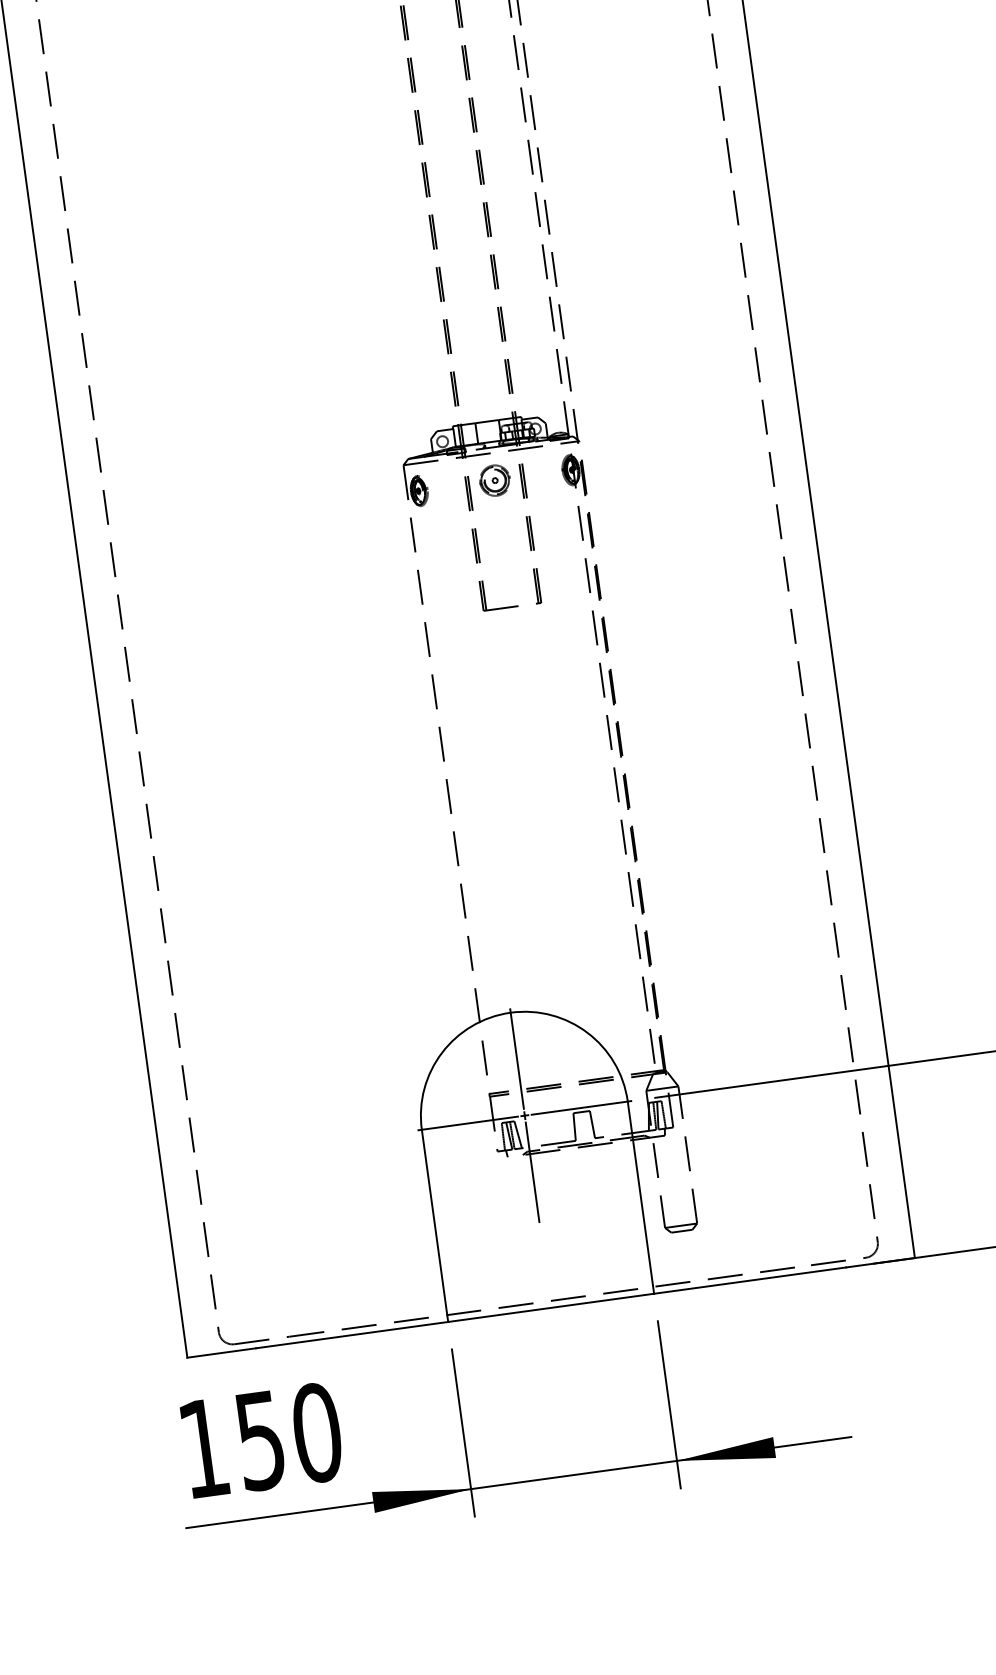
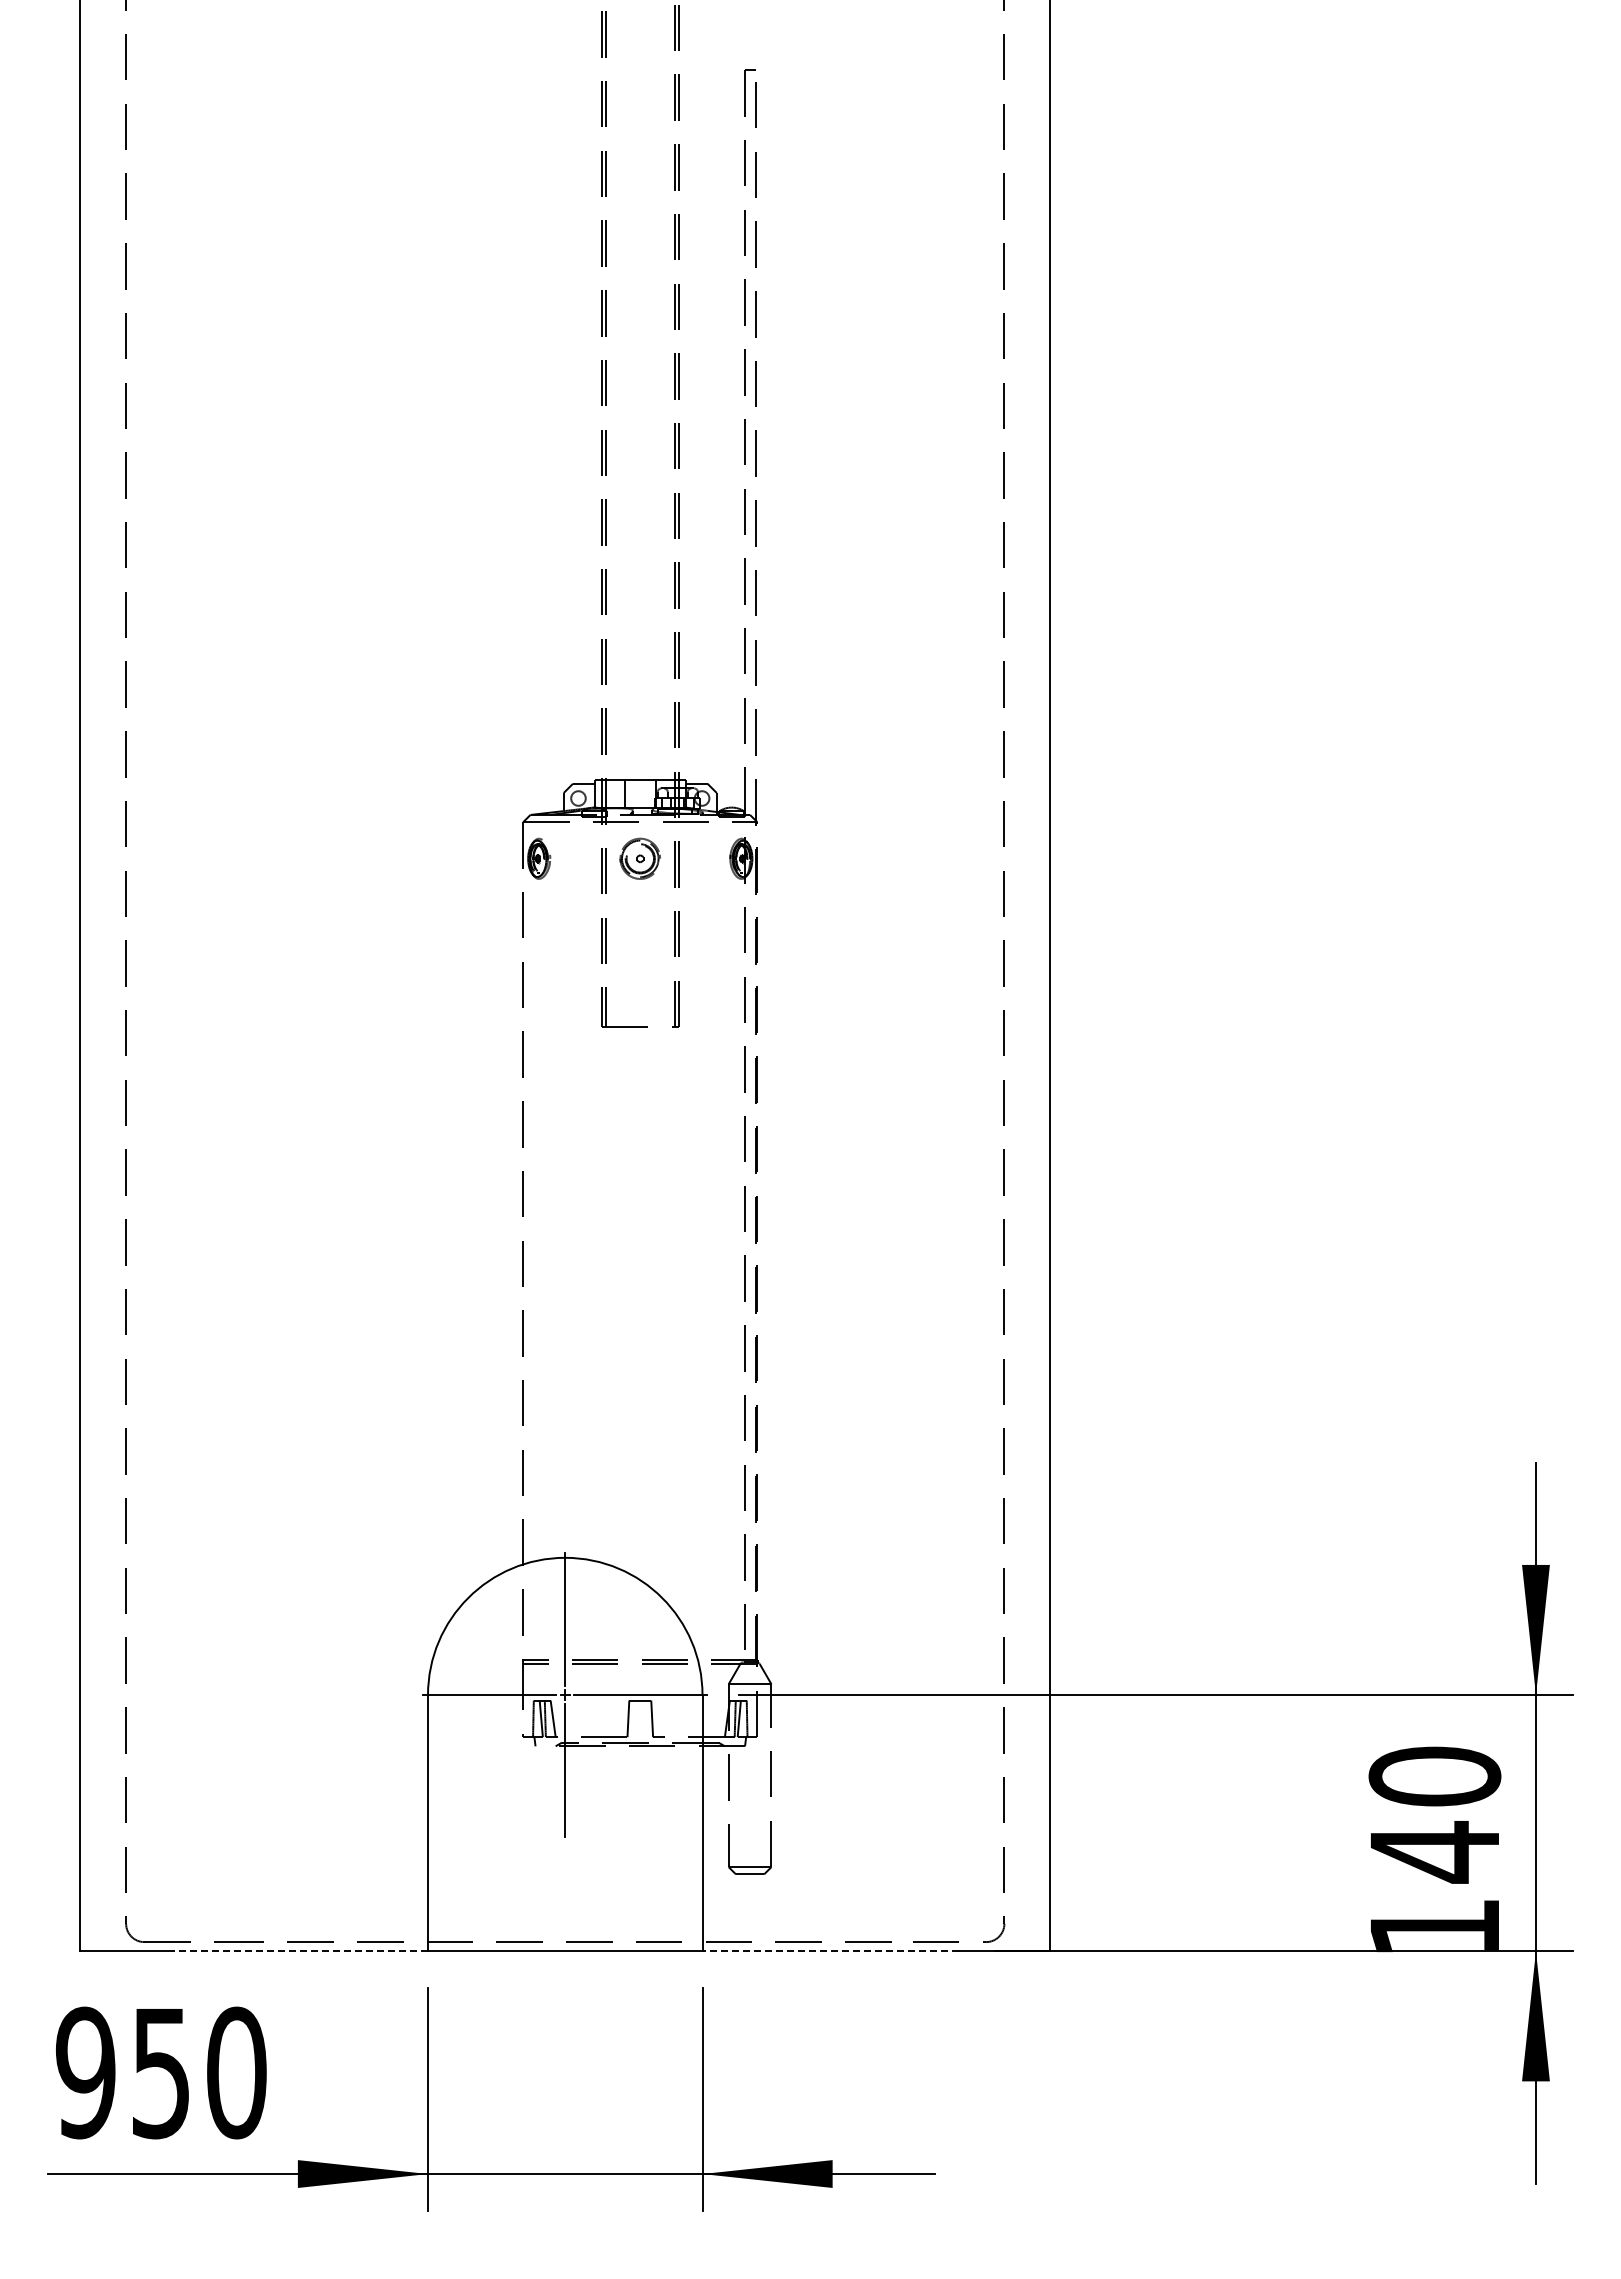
line: (750, 1280) -> (830, 1951), solid -> dashed
line: (351, 1335) -> (299, 1951), solid -> dashed
text: (203, 1448) -> (85, 2072), 150 -> 950

